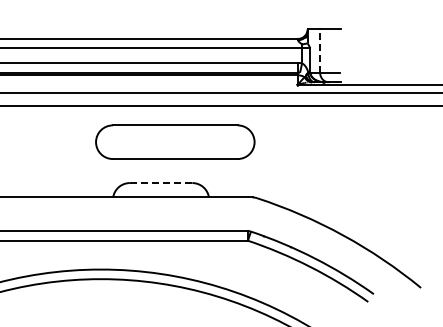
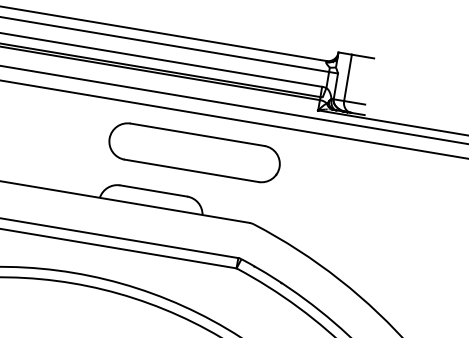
line: (320, 50) -> (348, 77), dashed -> solid
part: (175, 141) -> (194, 152), moved
line: (161, 183) -> (154, 191), dashed -> solid

